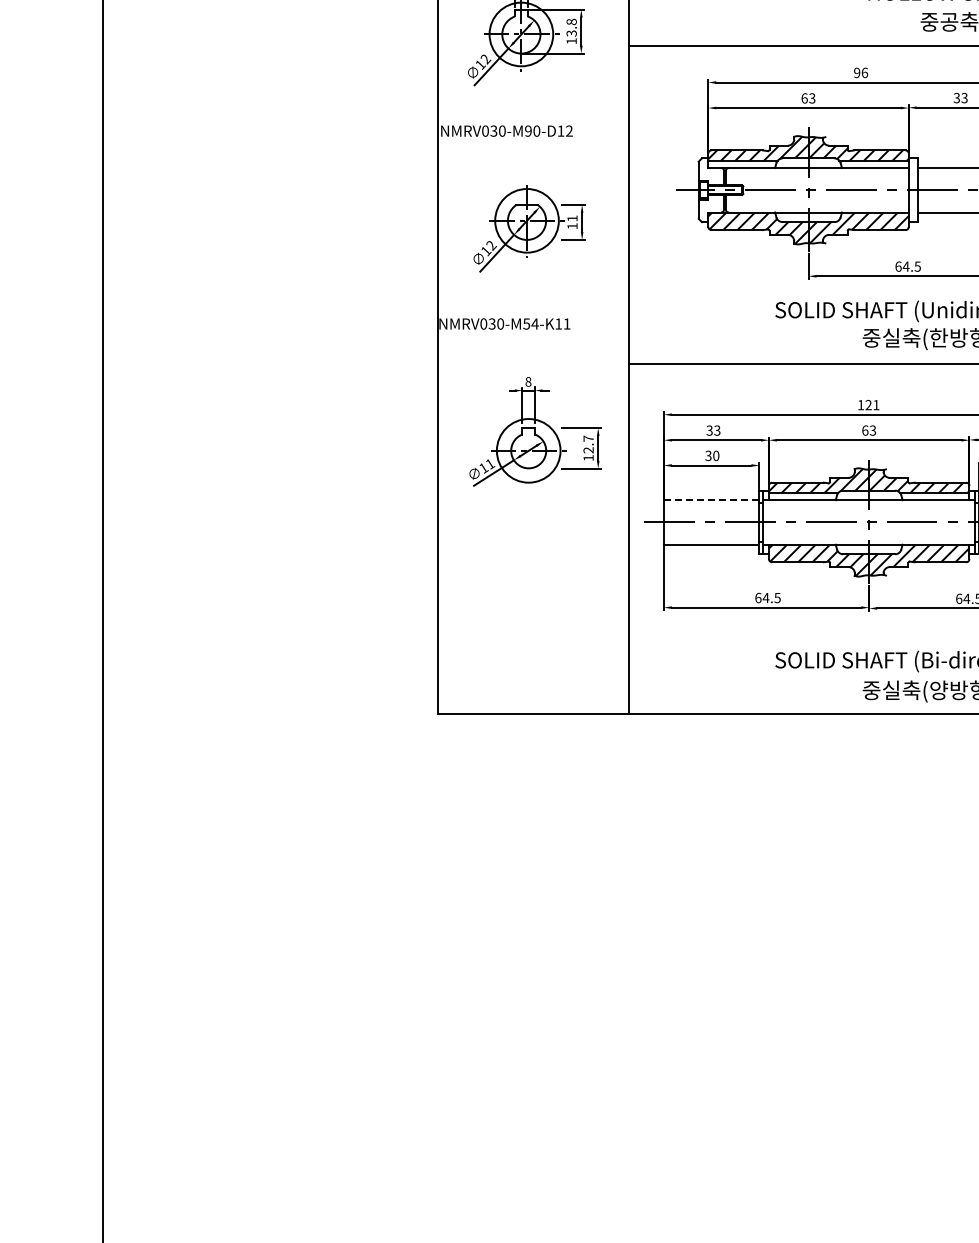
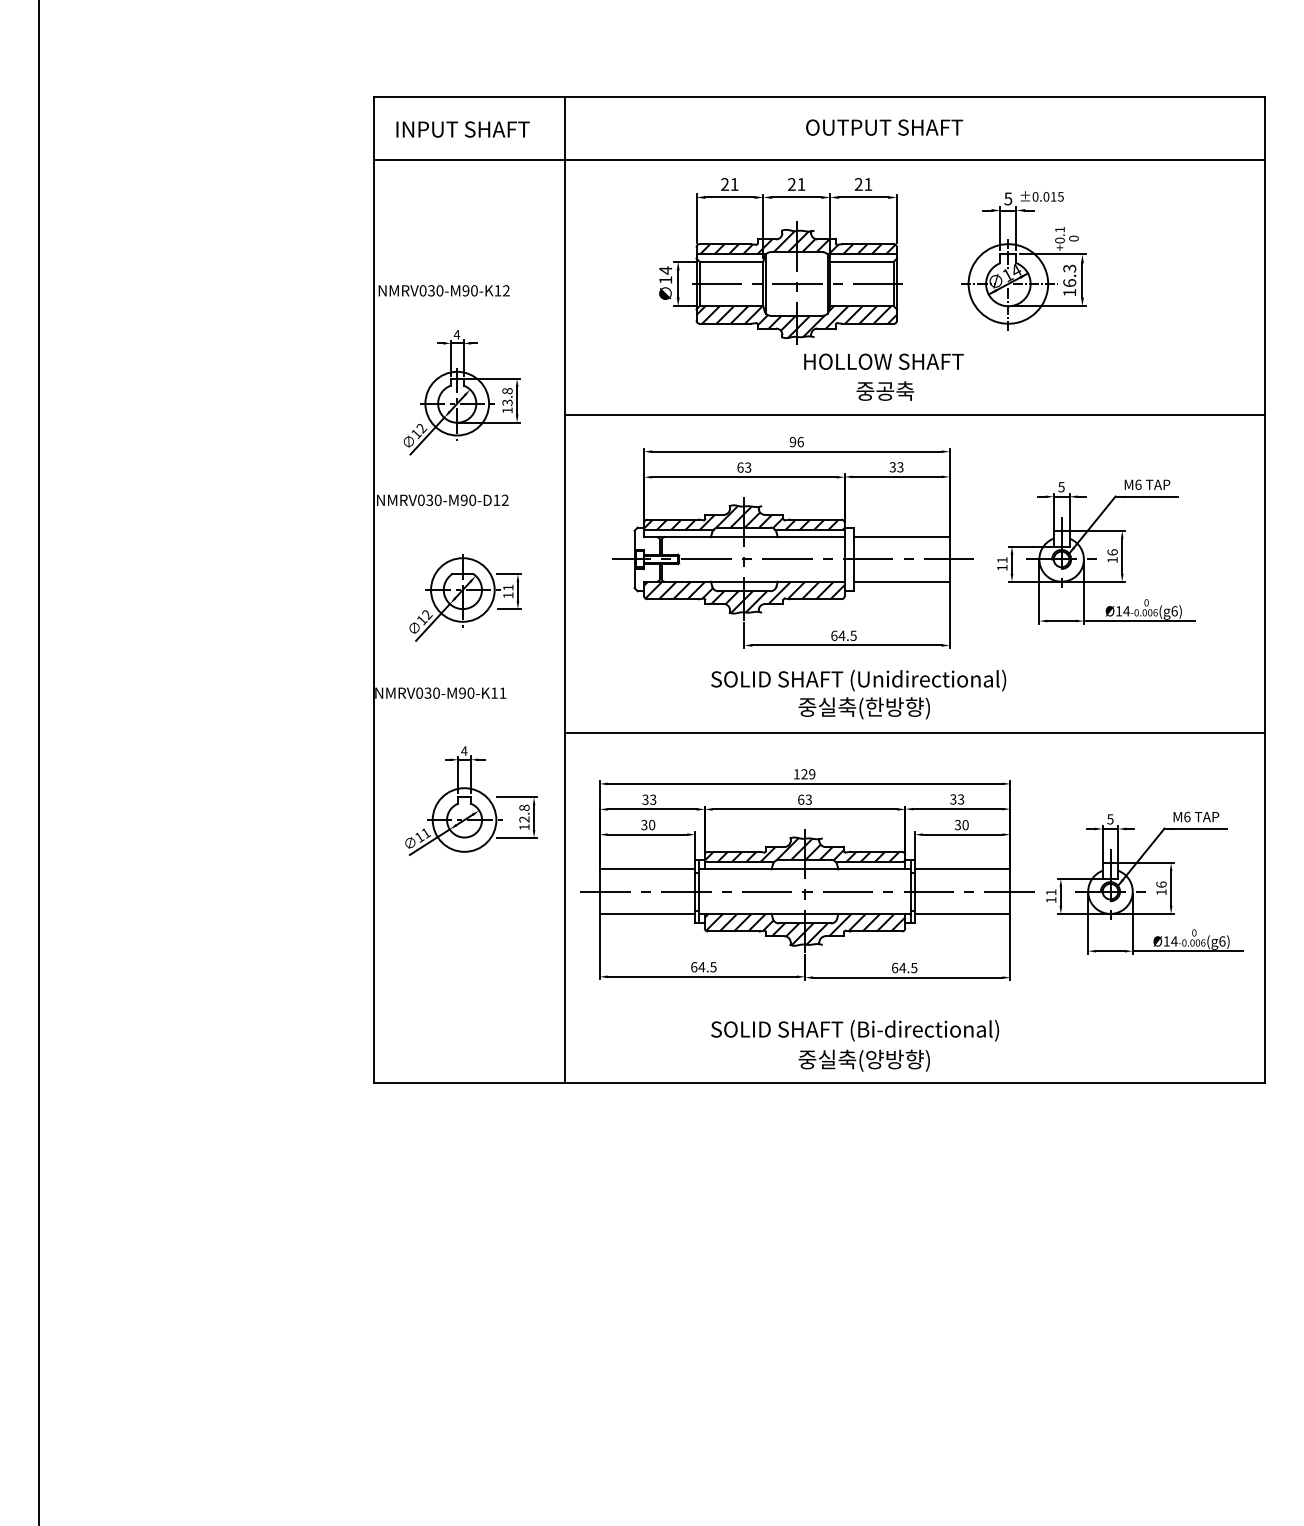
text: (530, 323) -> (466, 692), NMRV030-M54-K11 -> NMRV030-M90-K11
text: (528, 381) -> (464, 750), 8 -> 4
text: (876, 405) -> (812, 774), 121 -> 129
text: (588, 438) -> (524, 807), 12.7 -> 12.8
line: (711, 500) -> (647, 869), dashed -> solid

